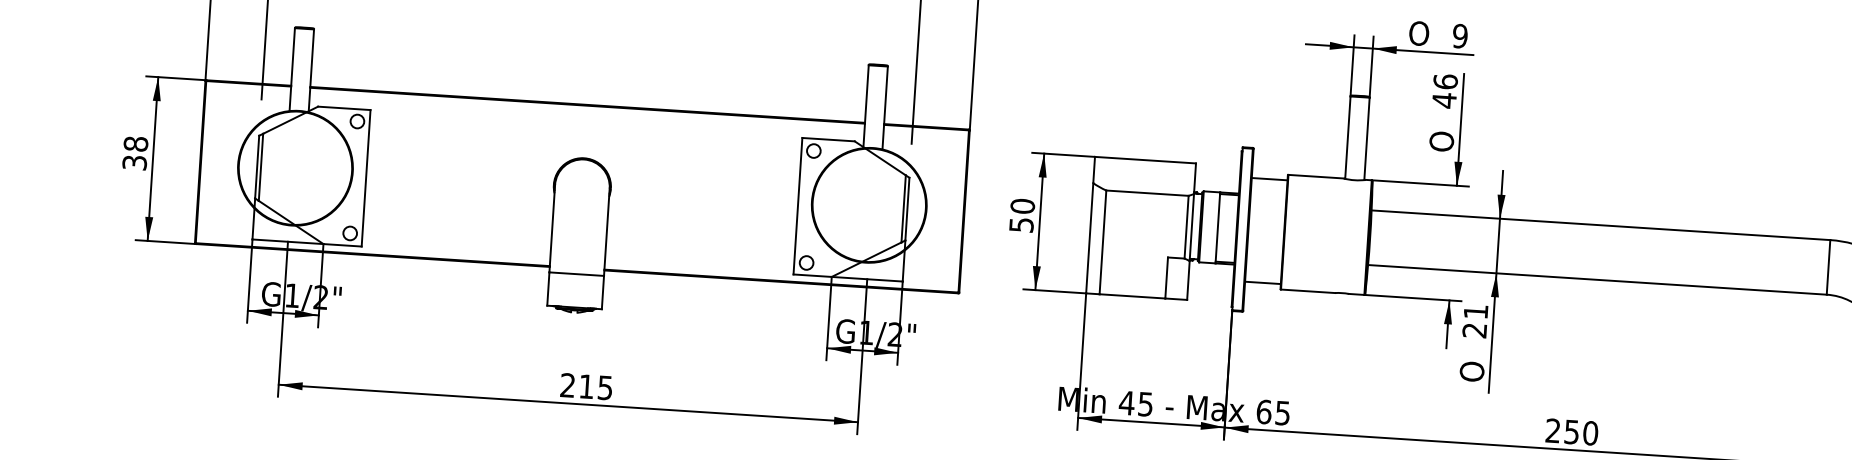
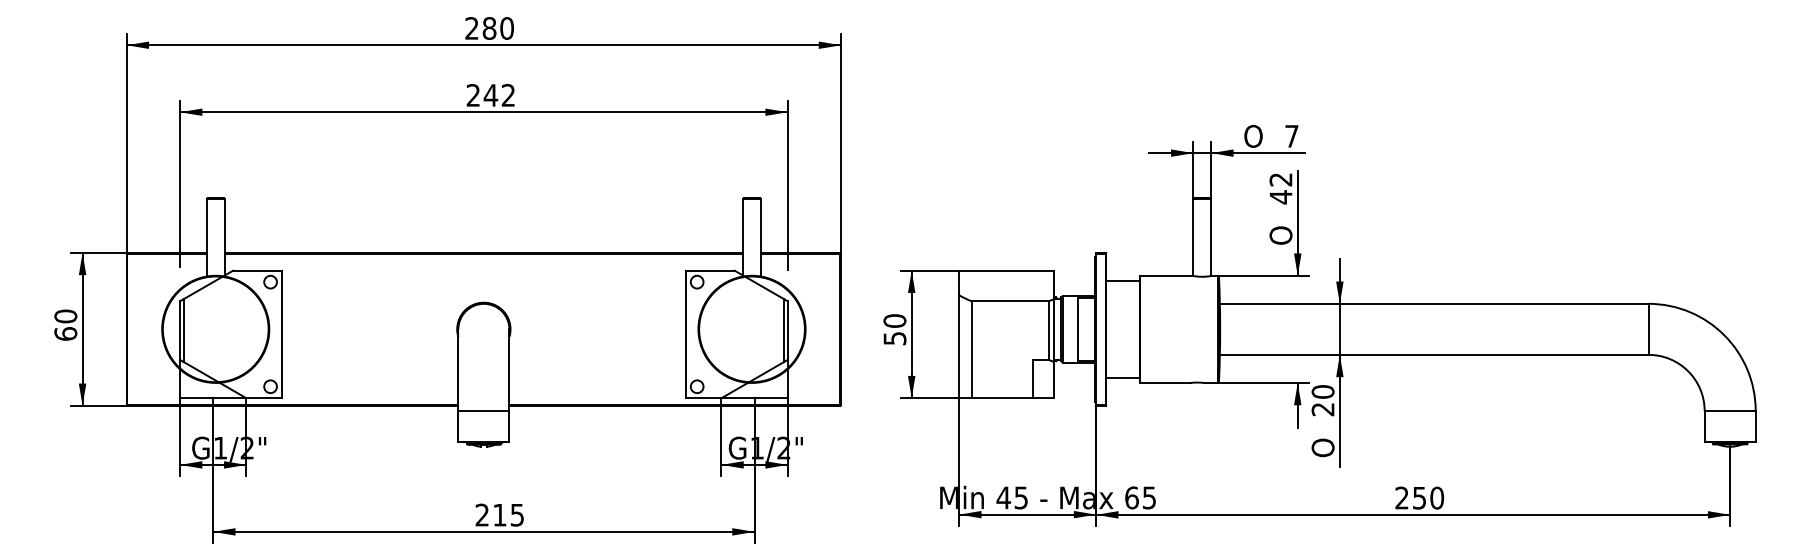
text: (1459, 35) -> (1291, 135), 9 -> 7
text: (1445, 81) -> (1280, 179), 46 -> 42
text: (135, 152) -> (65, 324), 38 -> 60
text: (1475, 311) -> (1322, 391), 21 -> 20

